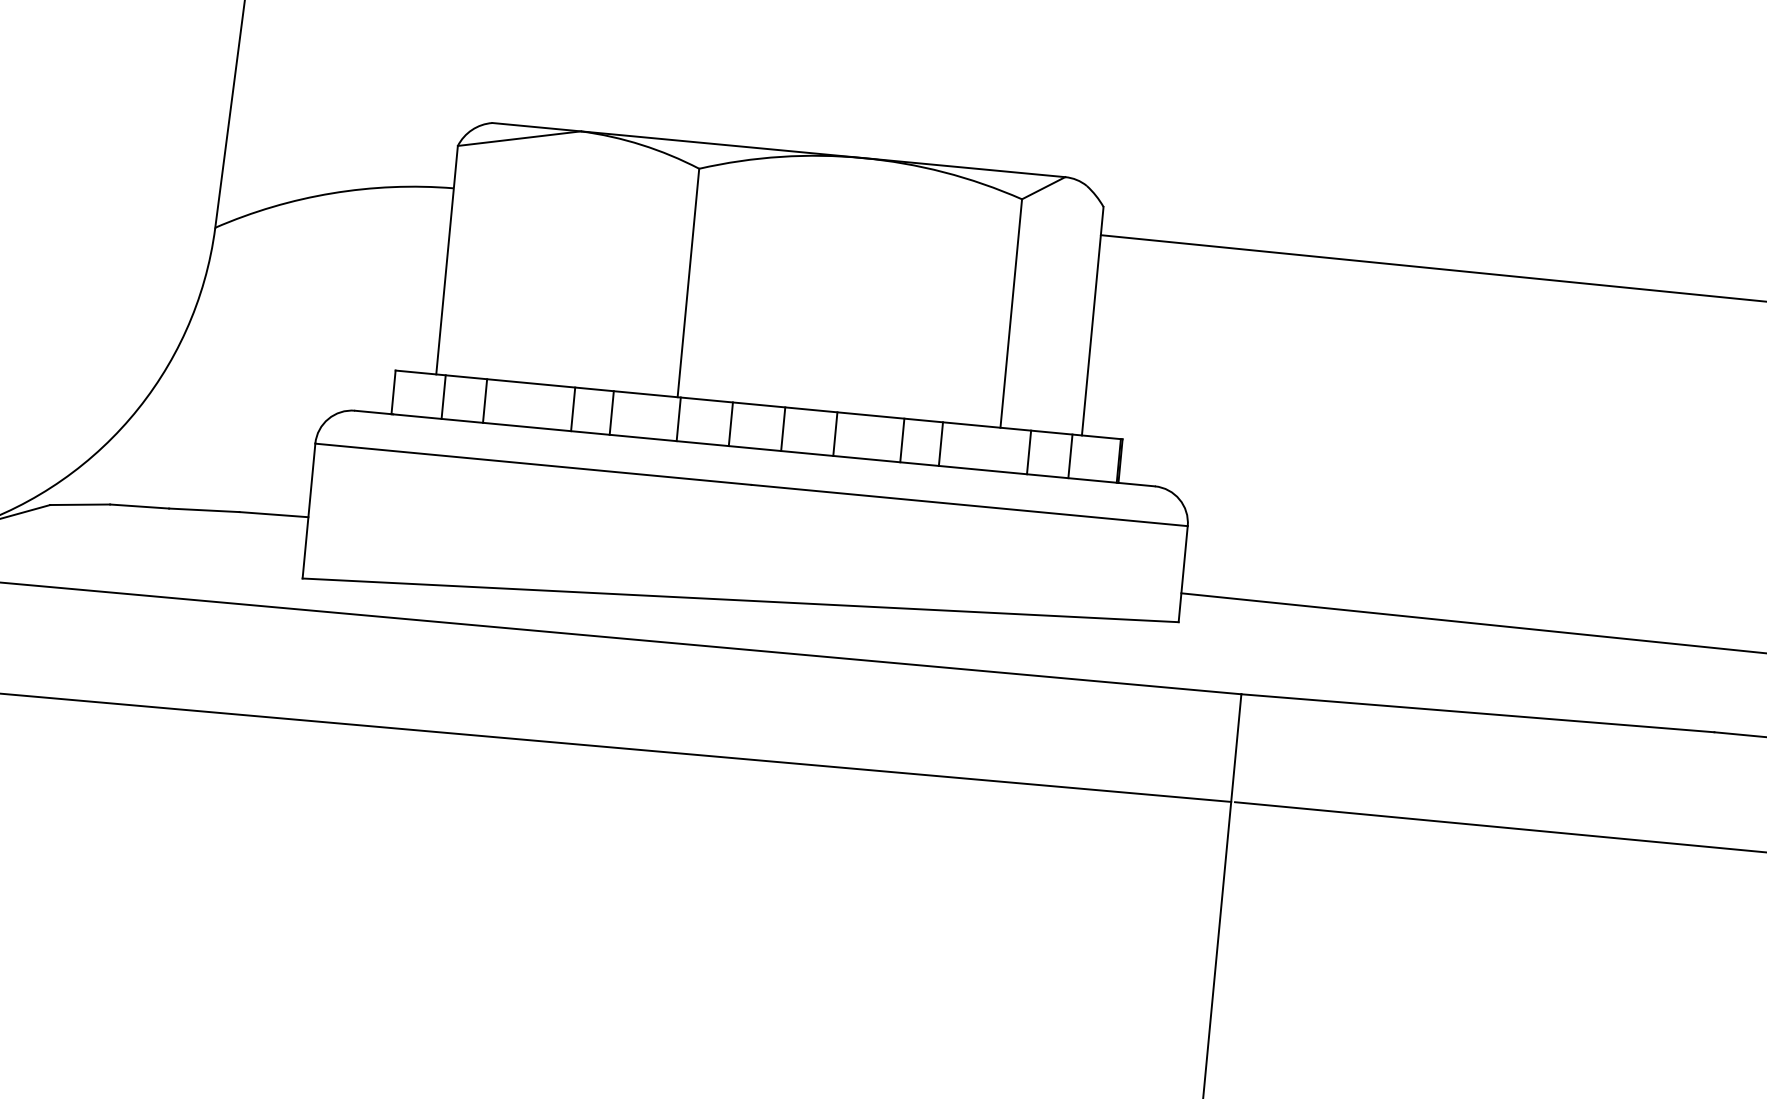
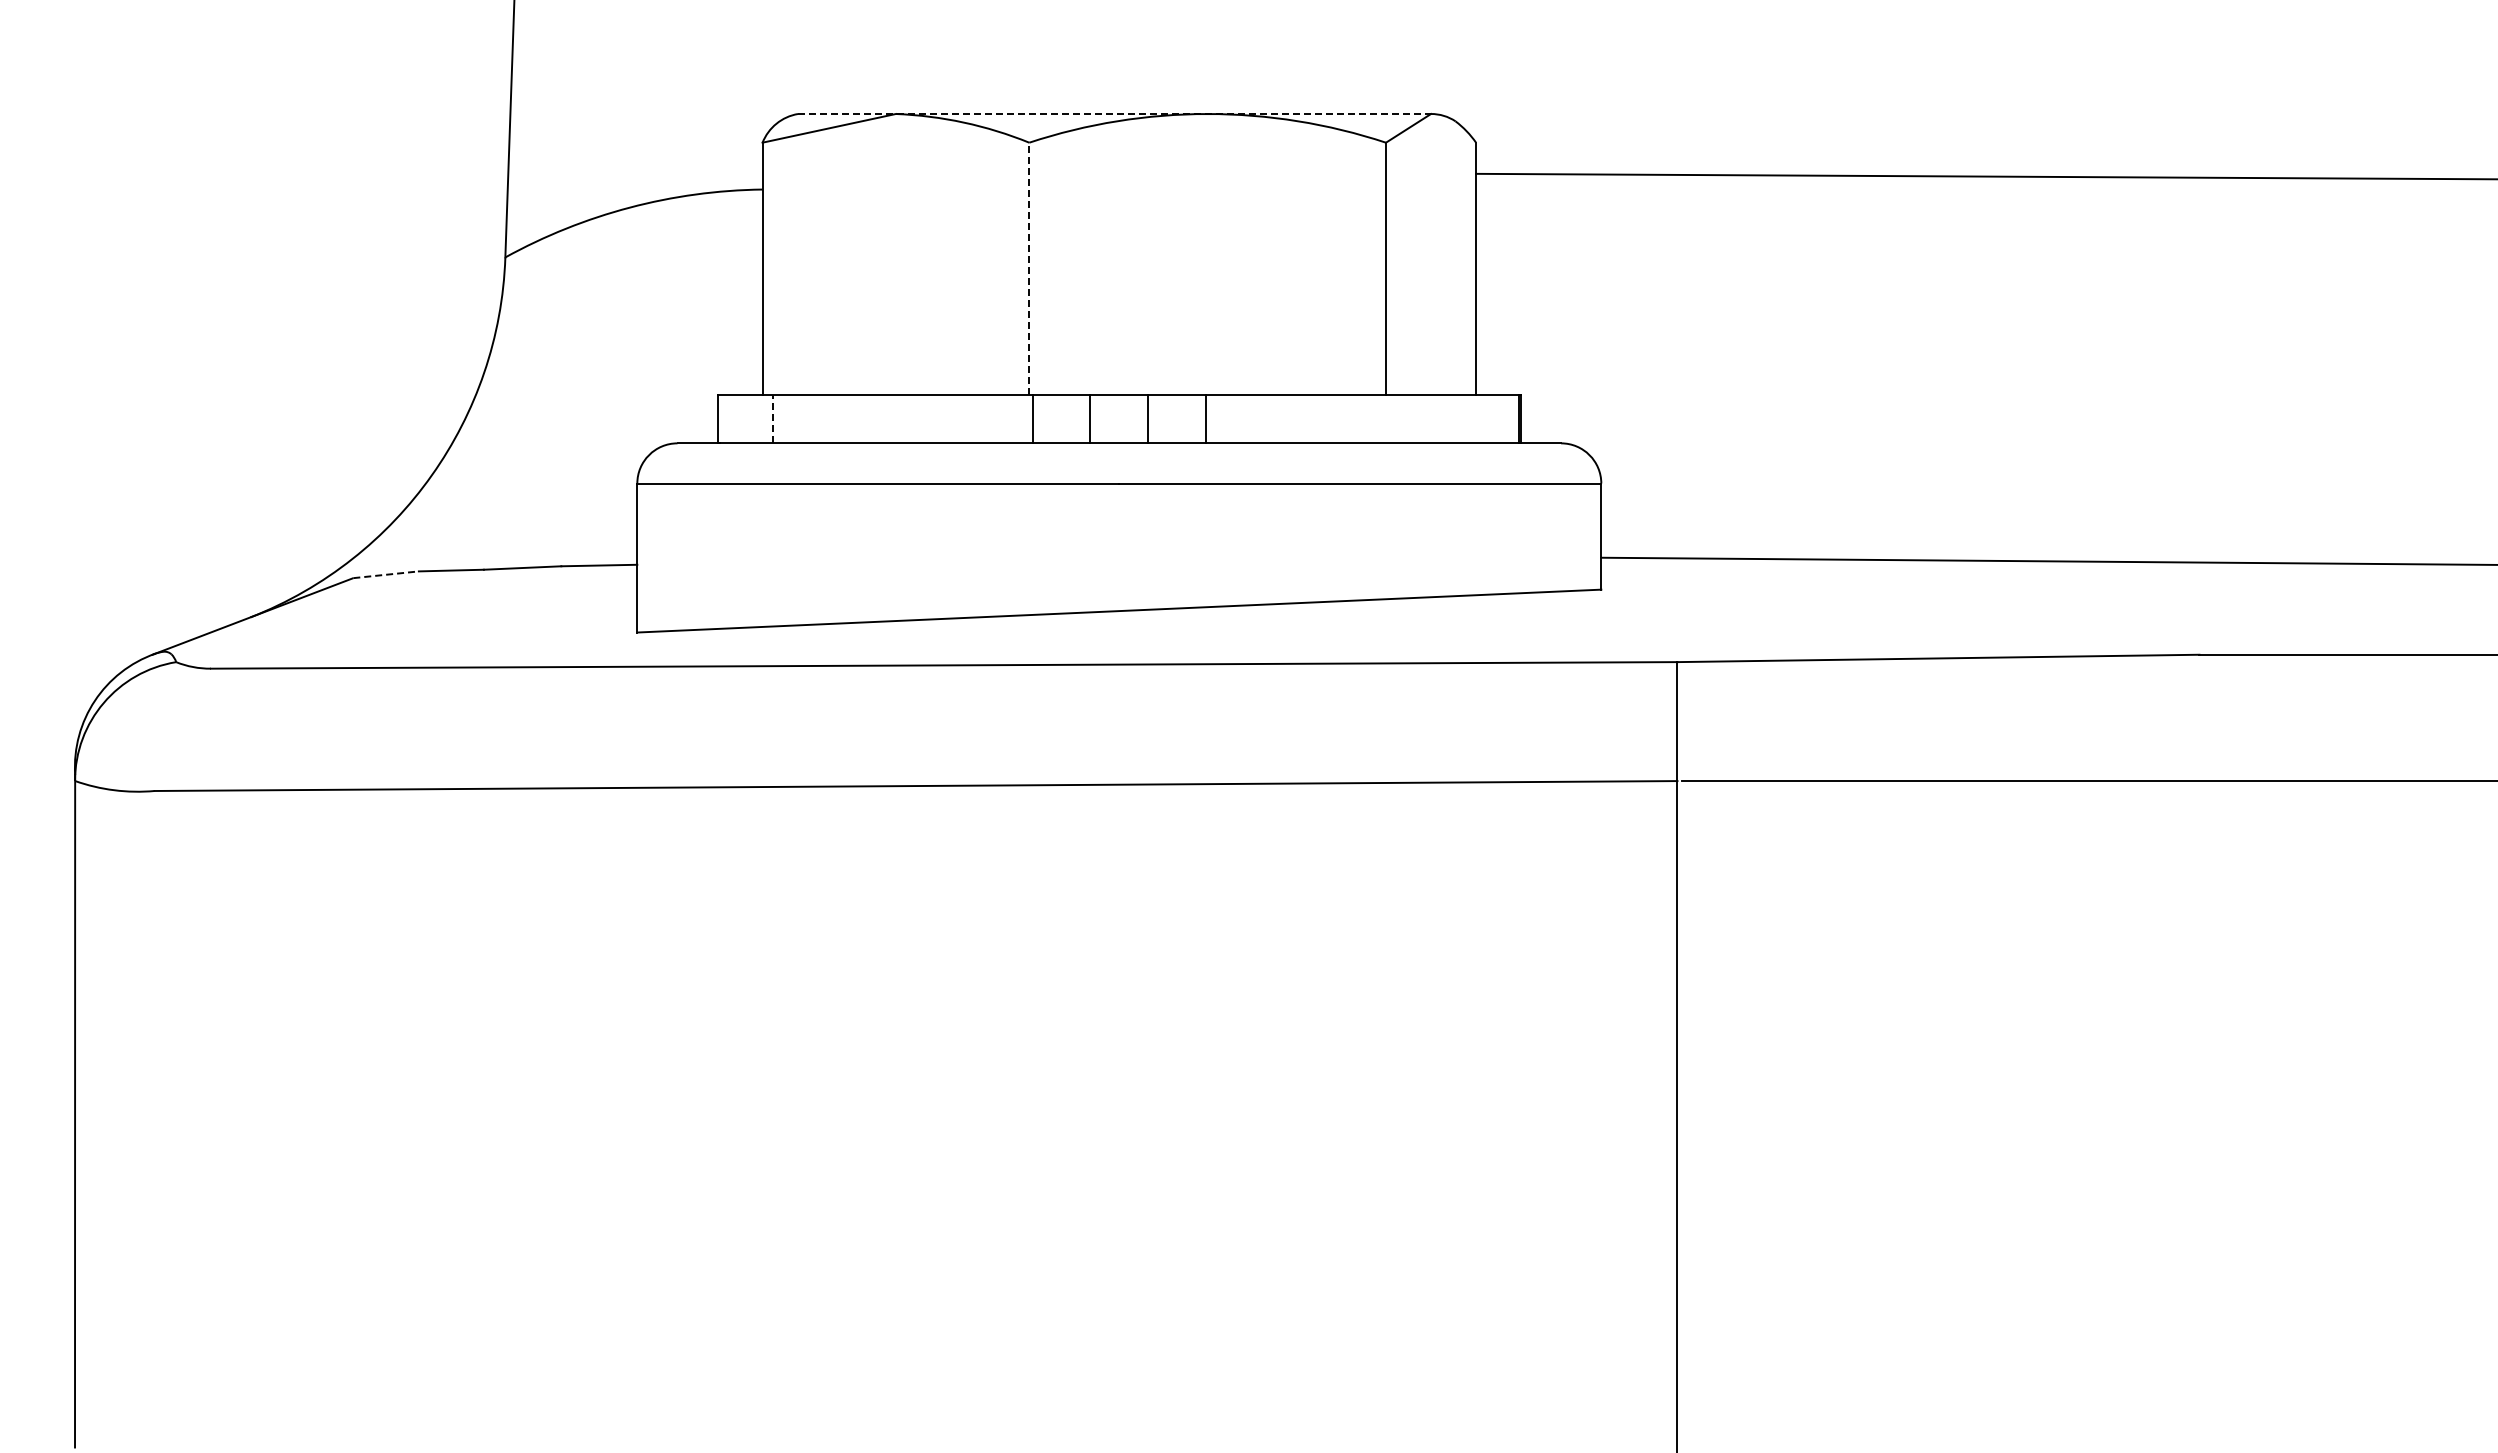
line: (778, 150) -> (1114, 114), solid -> dashed
line: (688, 282) -> (1029, 268), solid -> dashed
line: (444, 396) -> (773, 418), solid -> dashed
line: (484, 401) -> (818, 419), removed
line: (573, 409) -> (916, 419), removed
line: (611, 413) -> (958, 419), removed
line: (901, 440) -> (1279, 419), removed
line: (940, 444) -> (1322, 419), removed
line: (1028, 452) -> (1419, 419), removed
line: (1070, 456) -> (1465, 419), removed
line: (80, 504) -> (386, 574), solid -> dashed

